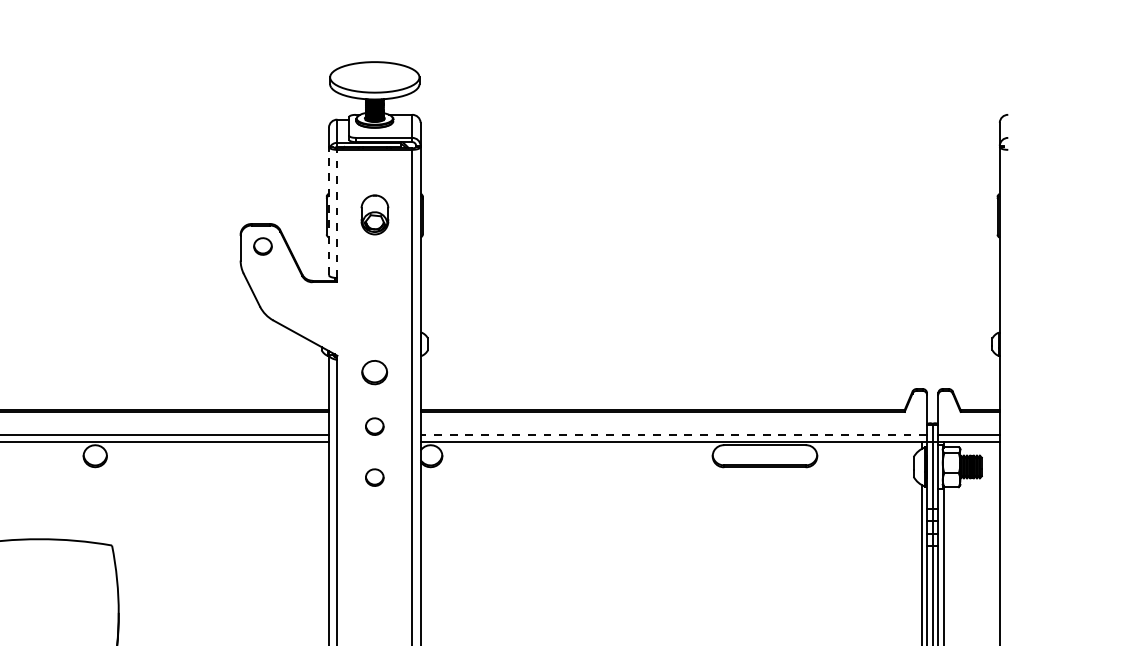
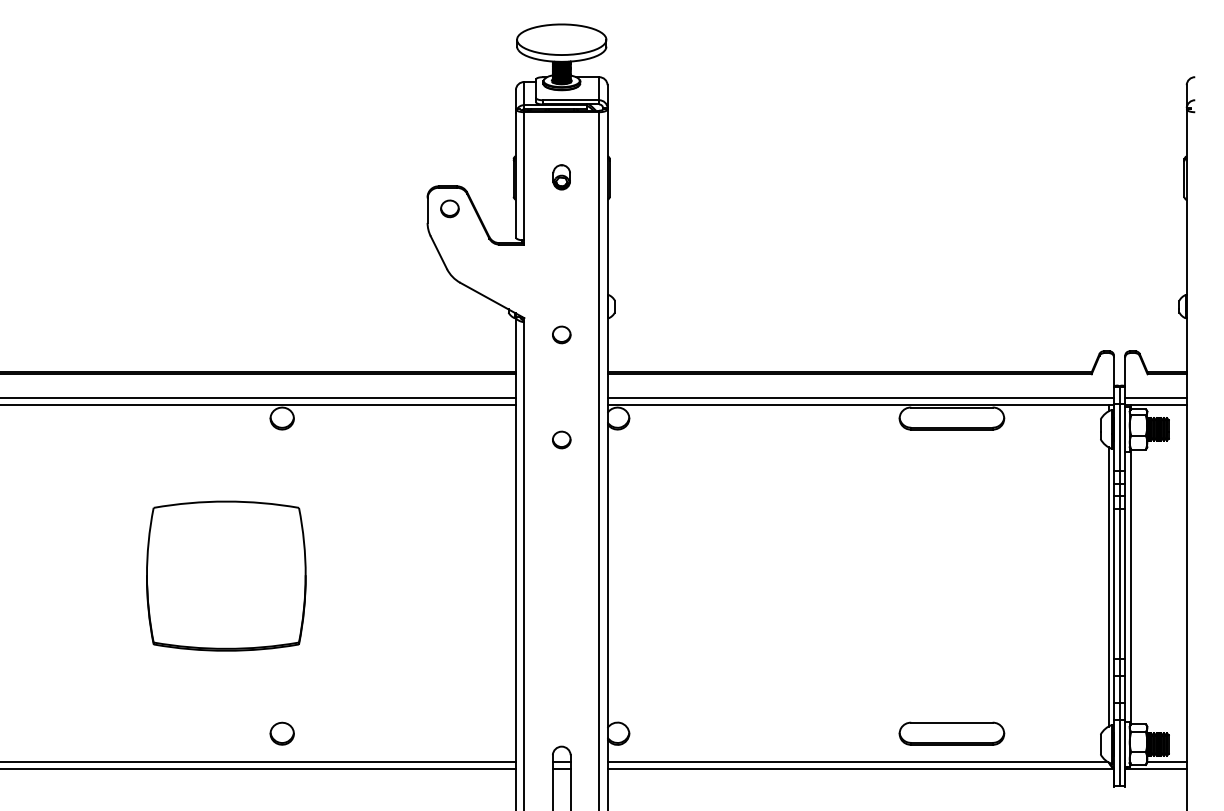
line: (328, 212) -> (515, 174), dashed -> solid
line: (337, 213) -> (524, 175), dashed -> solid
part: (374, 215) -> (561, 177), size x0.62
part: (374, 372) -> (561, 334), size x0.71
part: (374, 426) -> (561, 388), removed
line: (673, 435) -> (860, 397), dashed -> solid

